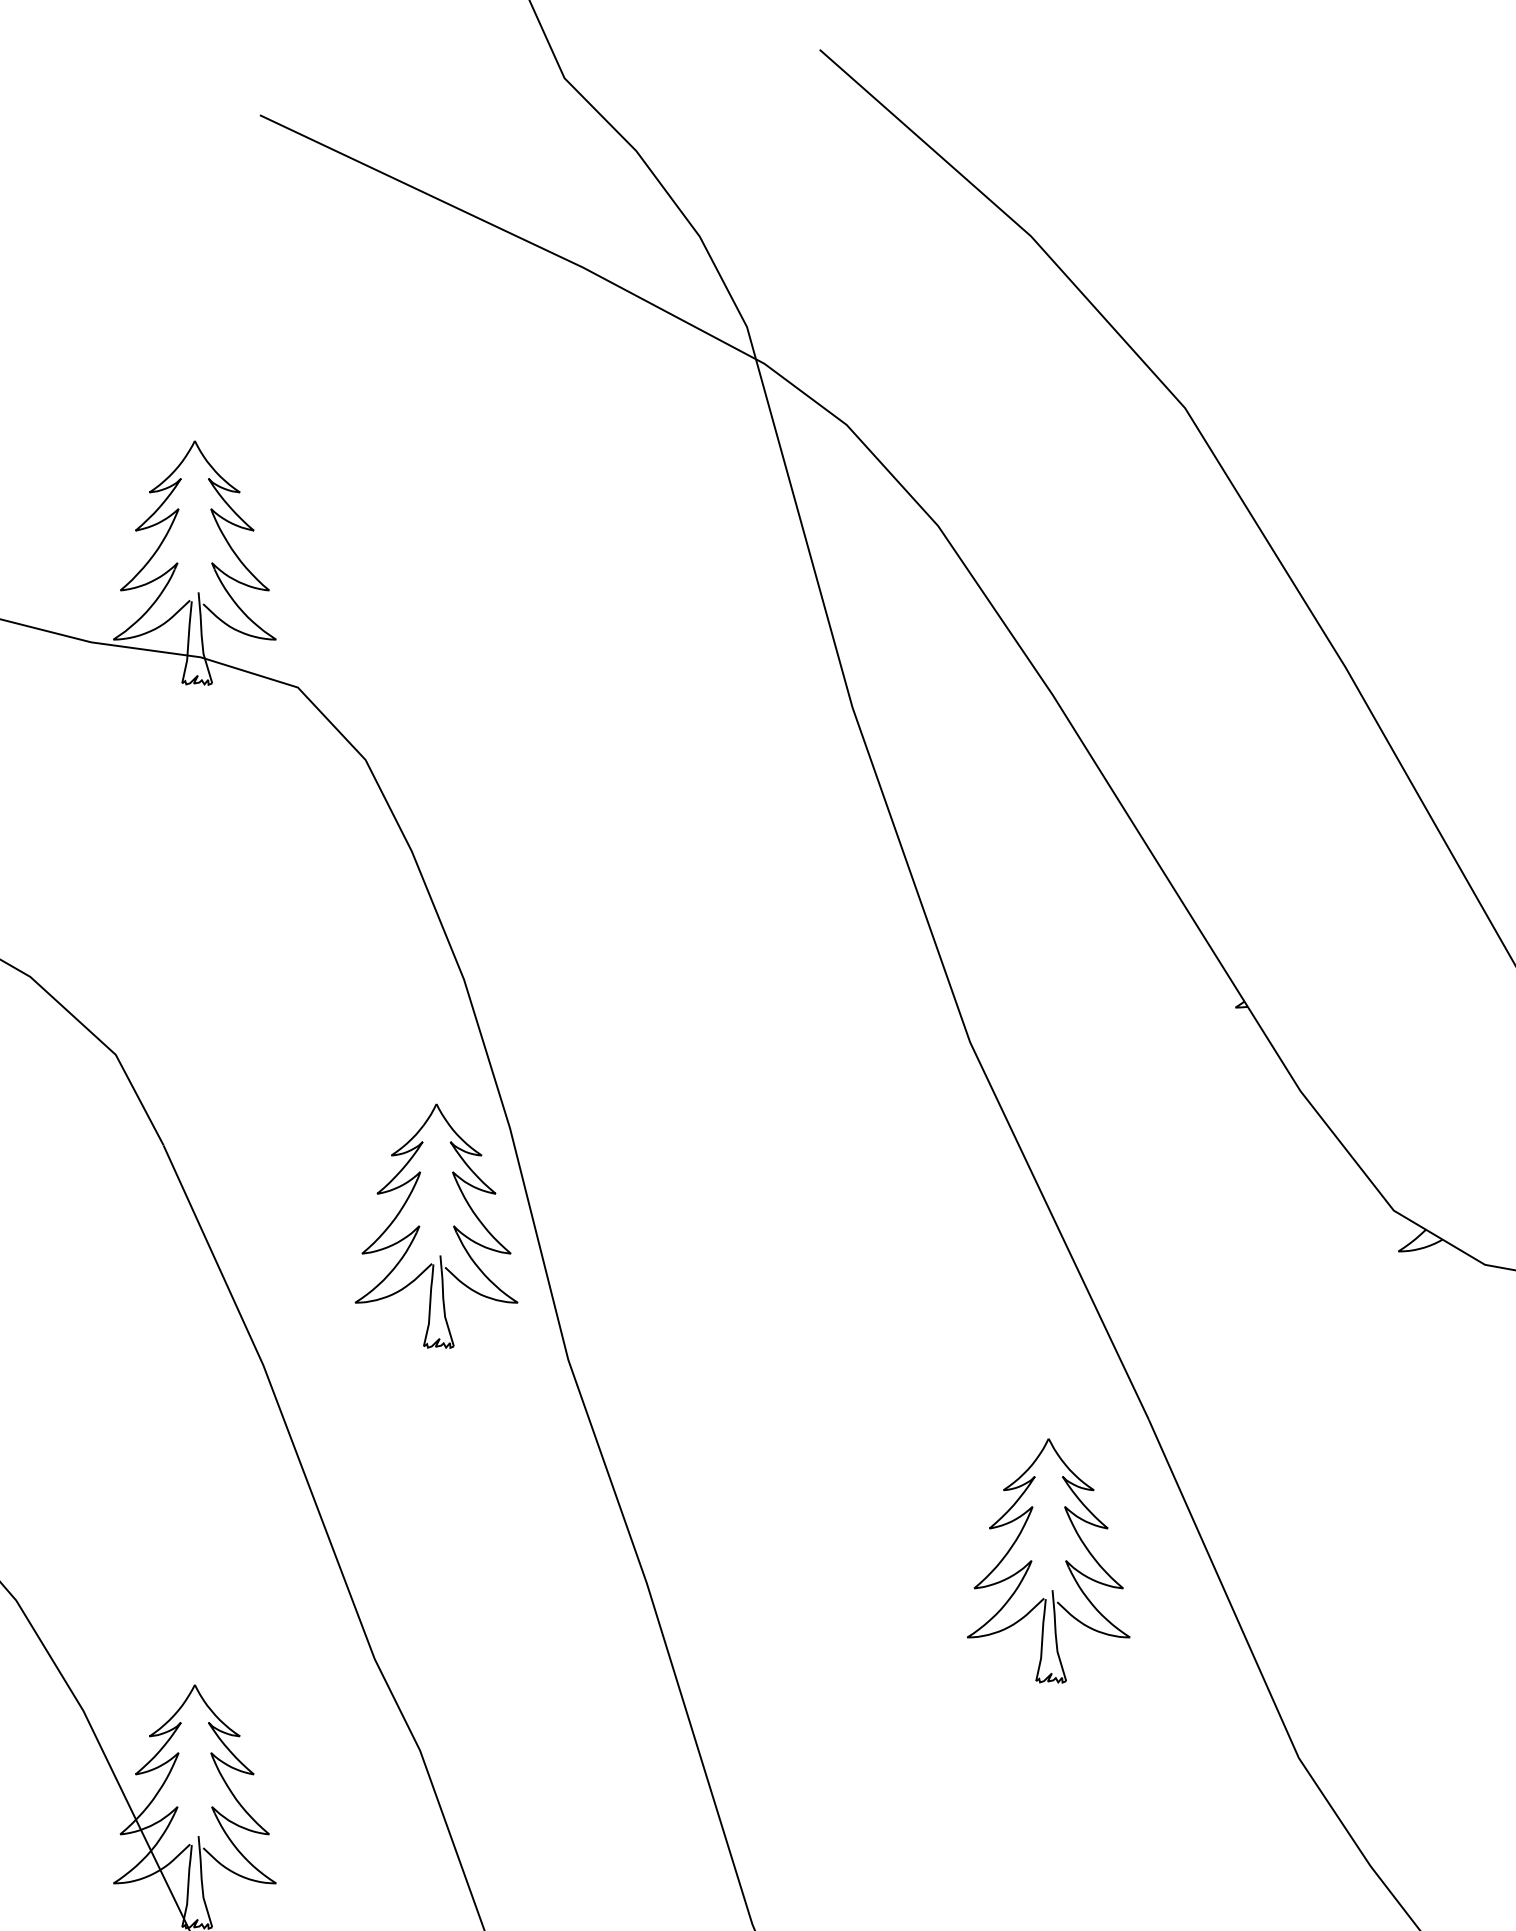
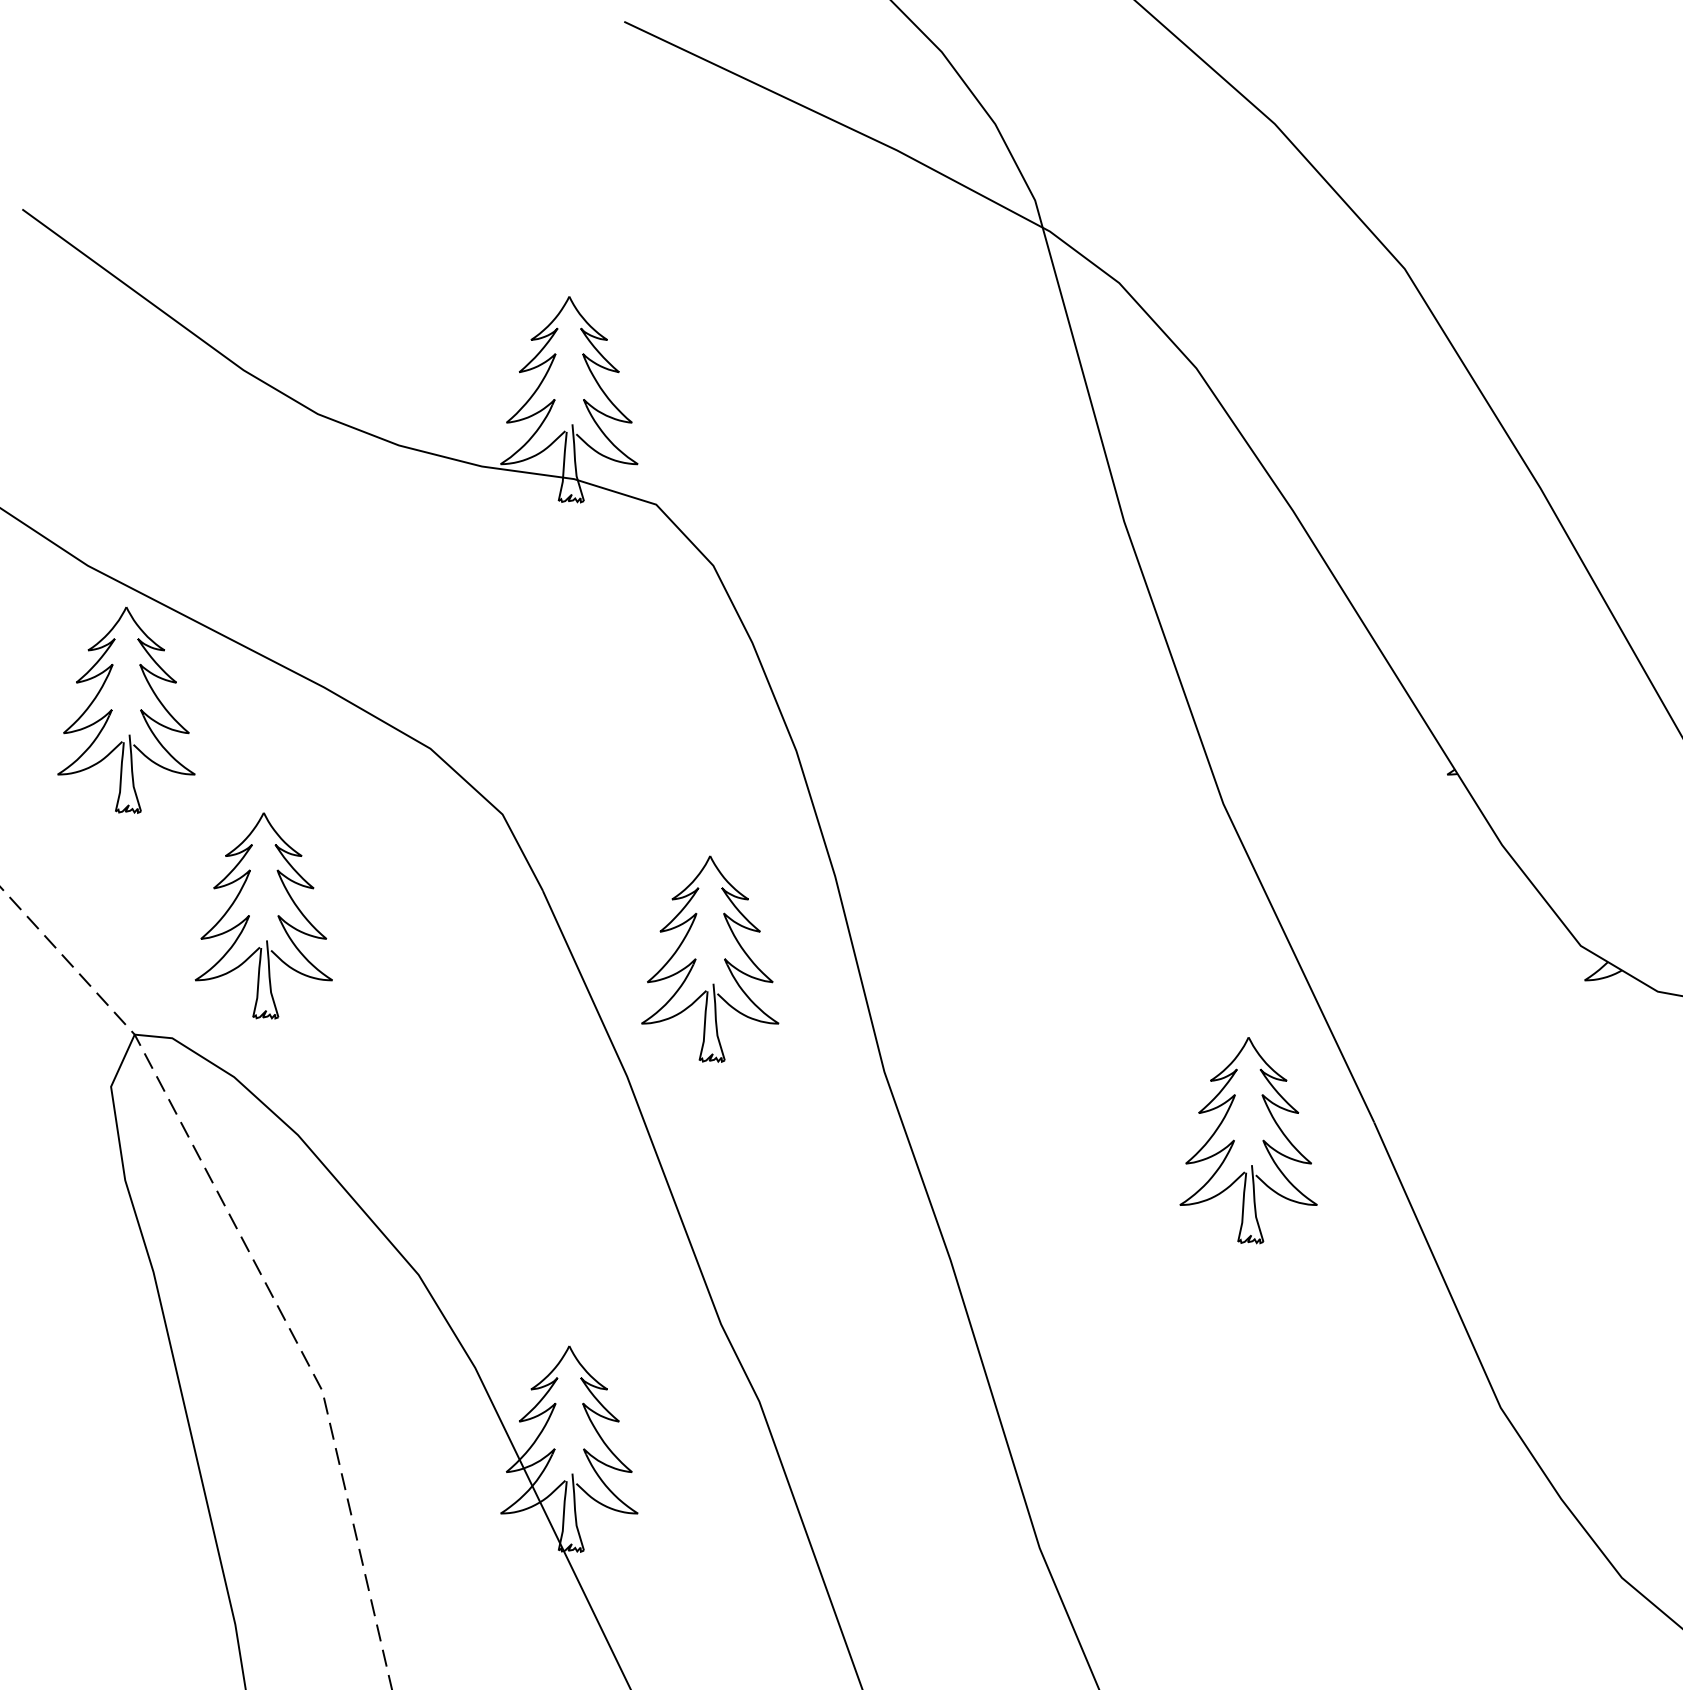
part: (453, 1225) -> (724, 958), moved
part: (1031, 1560) -> (1234, 1140), moved

